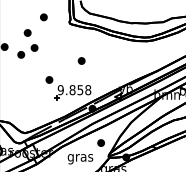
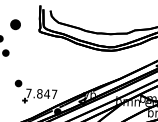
part: (43, 17) -> (15, 24), size x1.6
part: (81, 60) -> (49, 66), removed
text: (74, 90) -> (41, 94), 9.858 -> 7.847

